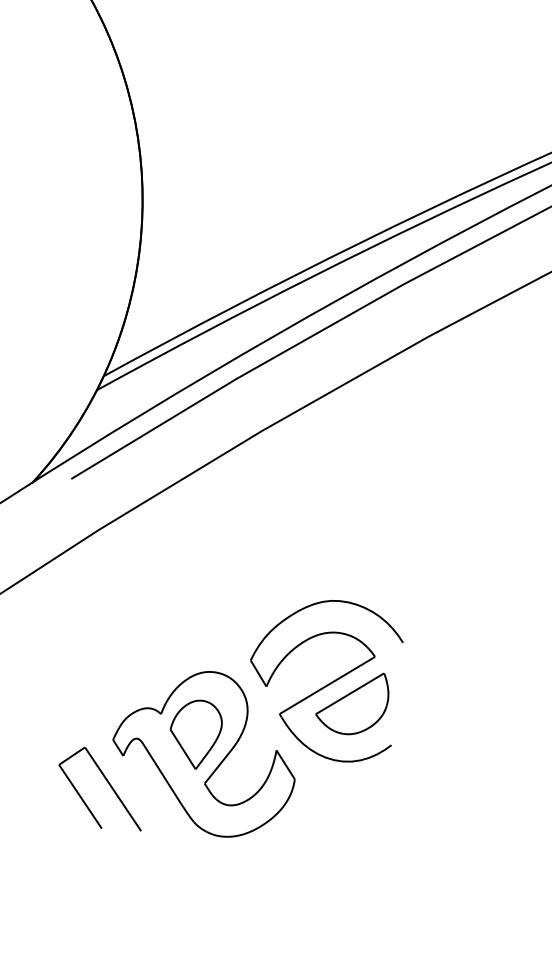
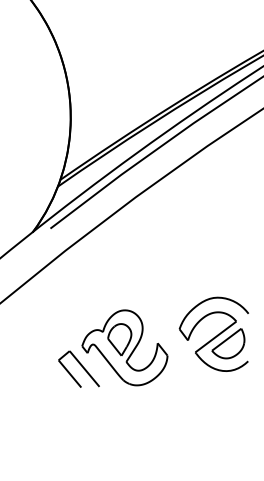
part: (322, 677) -> (213, 333), moved

